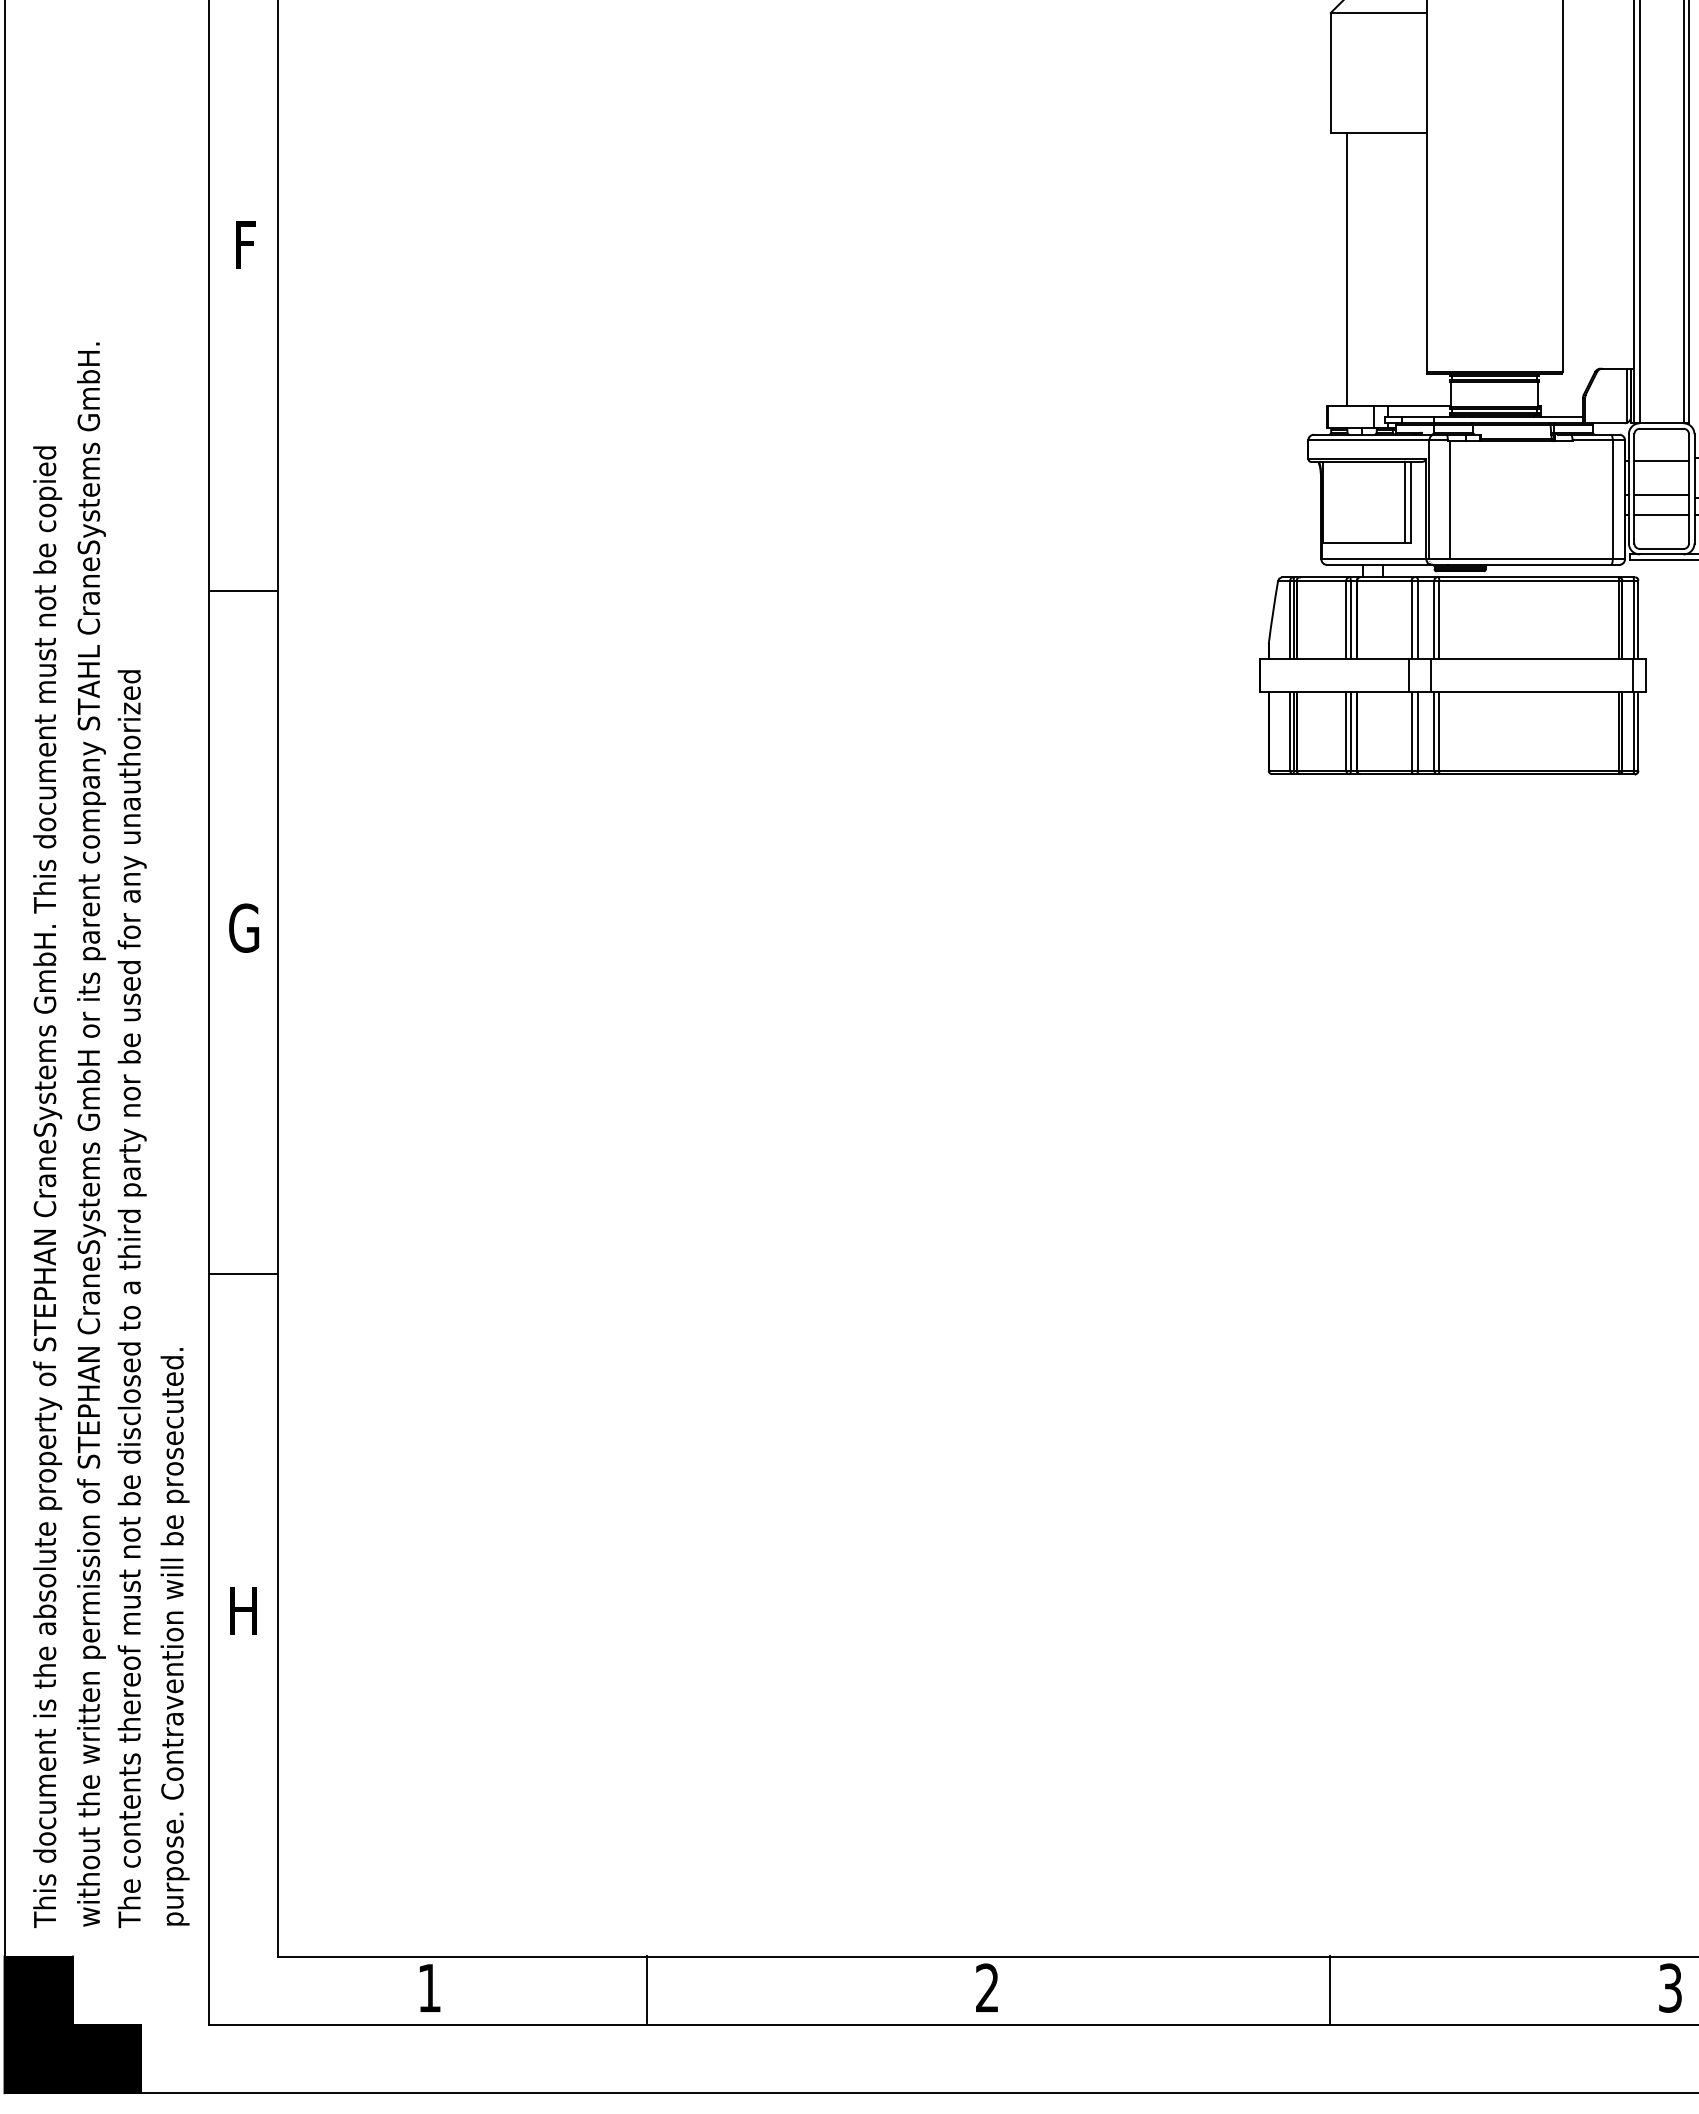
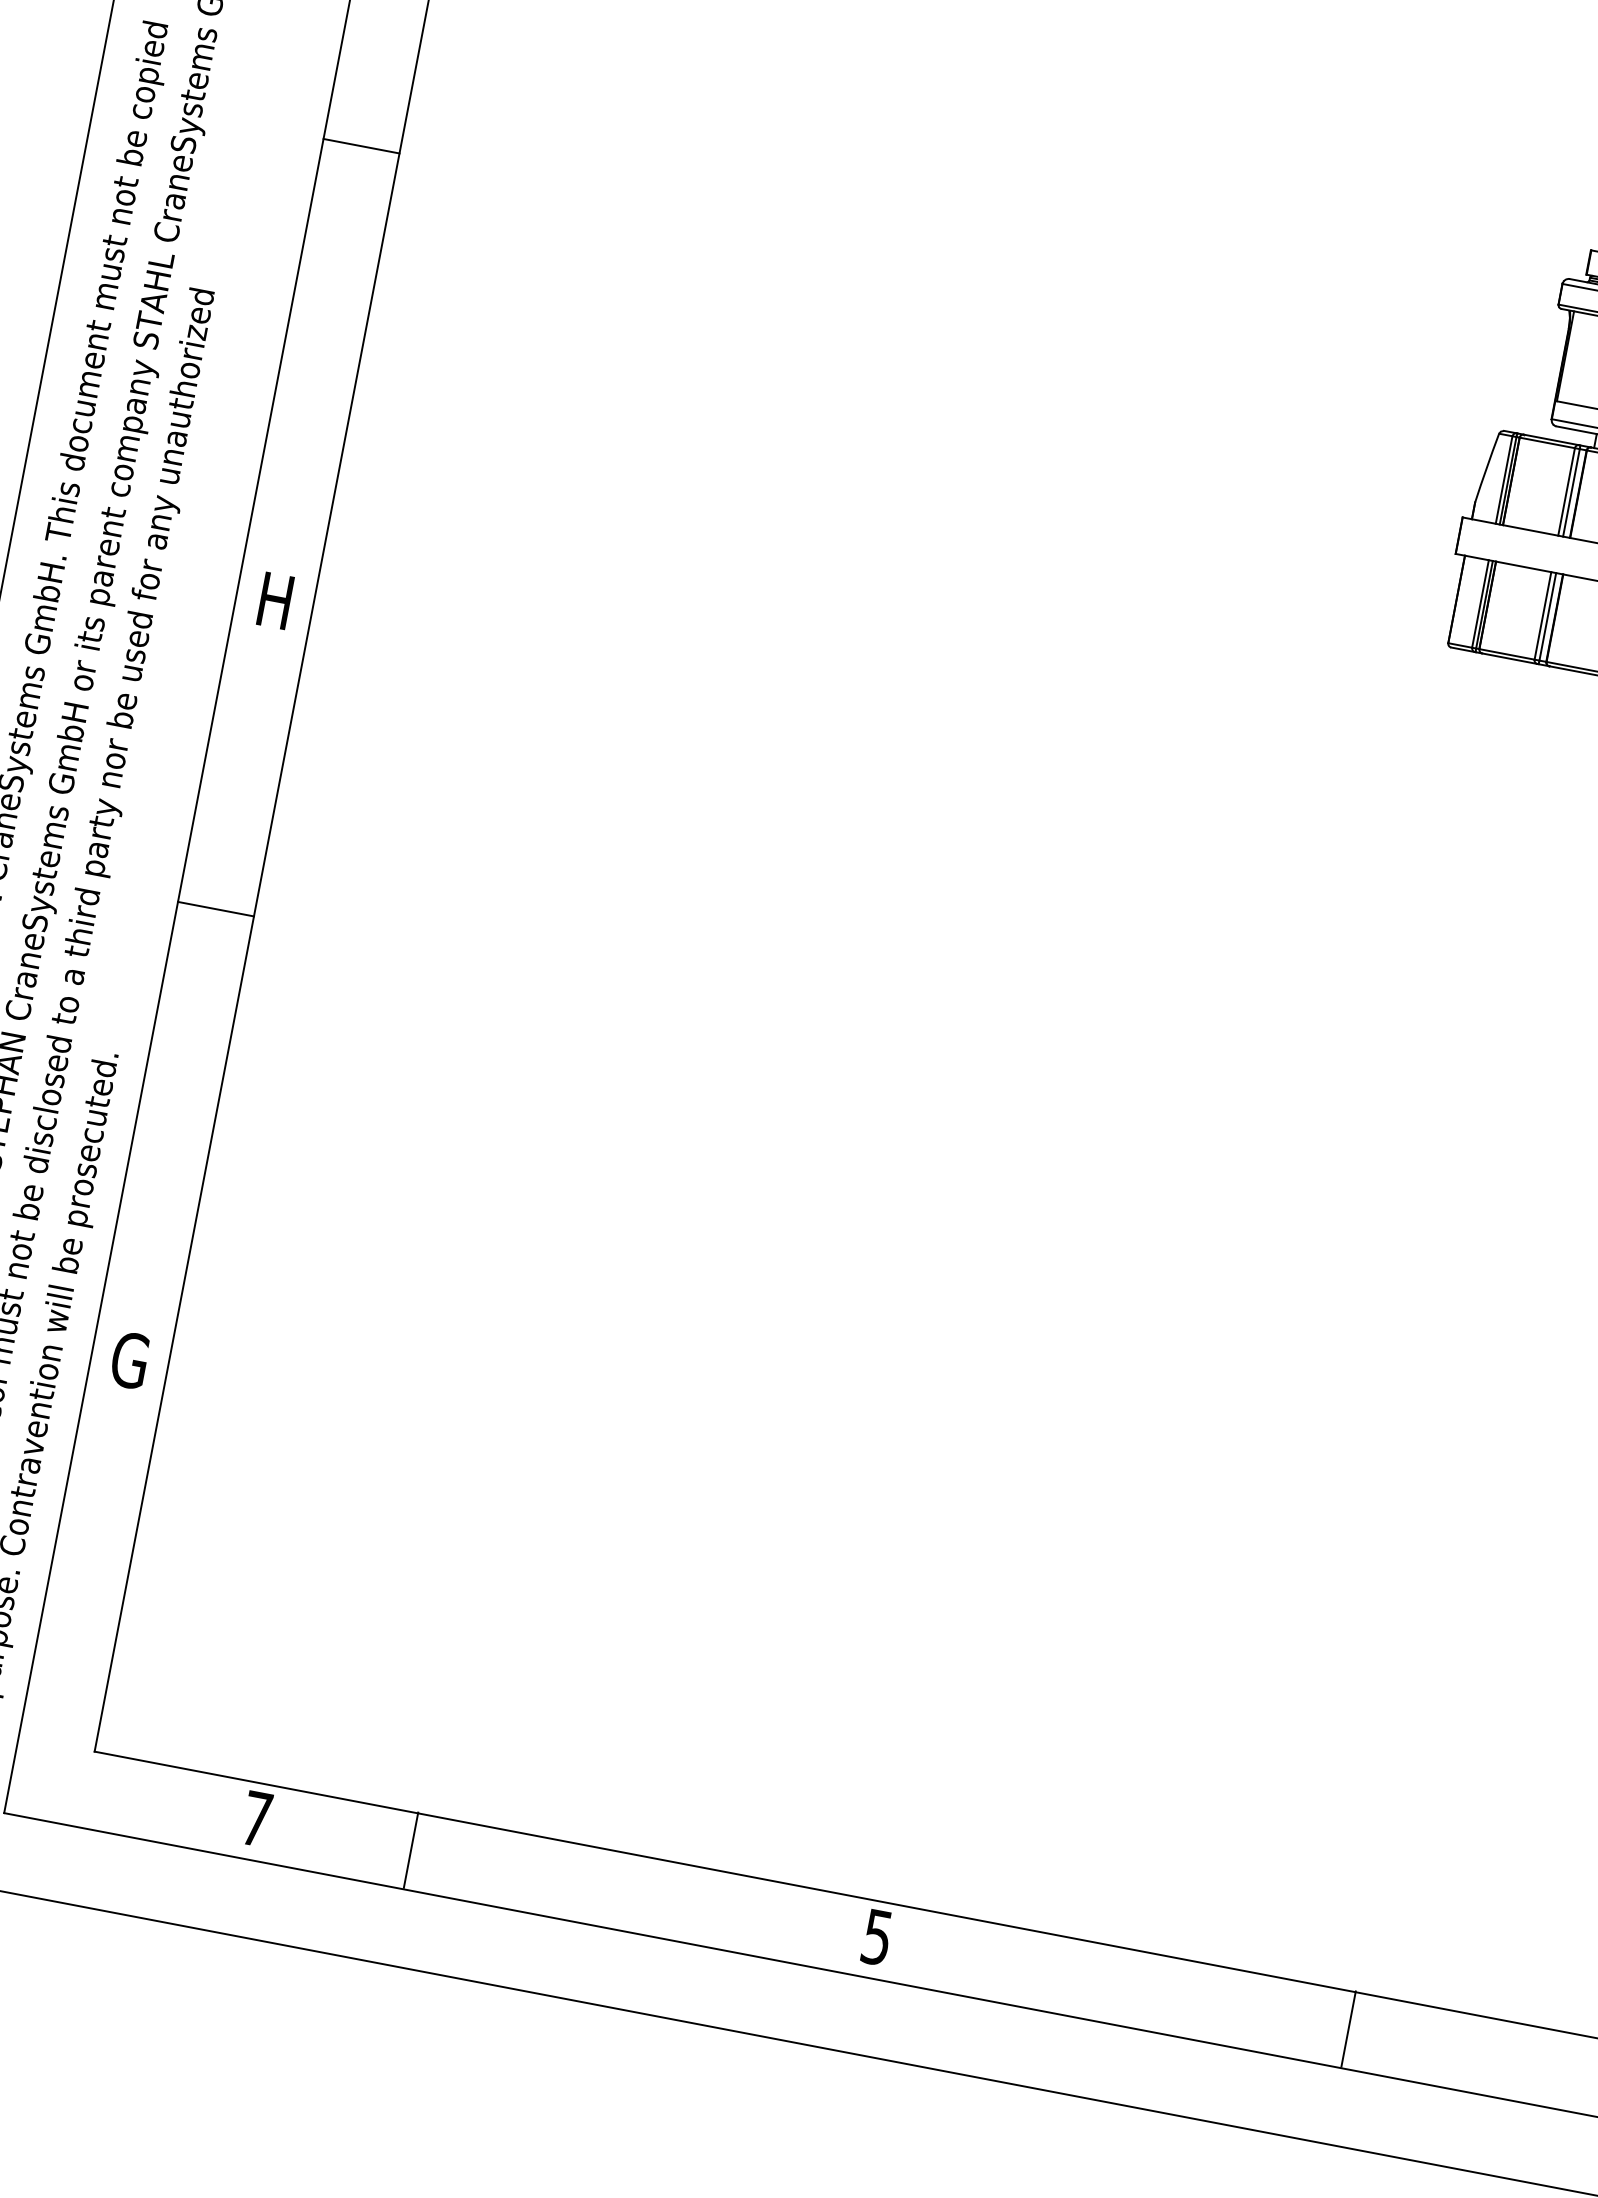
line: (243, 590) -> (361, 146), moved
text: (244, 927) -> (275, 600), G -> H
line: (243, 1273) -> (215, 909), moved
text: (243, 1610) -> (129, 1359), H -> G
text: (429, 1987) -> (256, 1818), 1 -> 7
text: (987, 1987) -> (877, 1936), 2 -> 5
line: (646, 1989) -> (411, 1849), moved
line: (1329, 1989) -> (1348, 2028), moved

